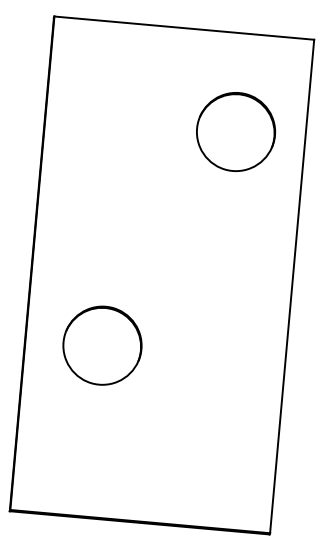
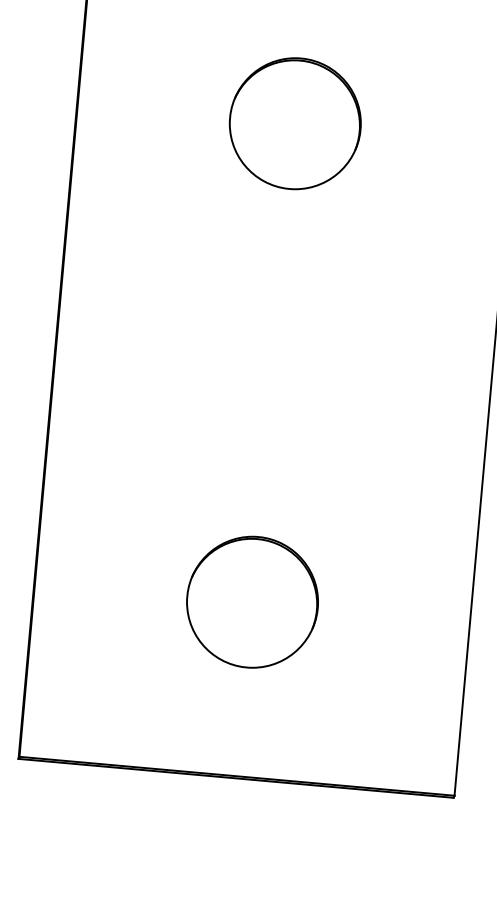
circle: (235, 131) -> (294, 122), moved
circle: (102, 345) -> (252, 601), moved

